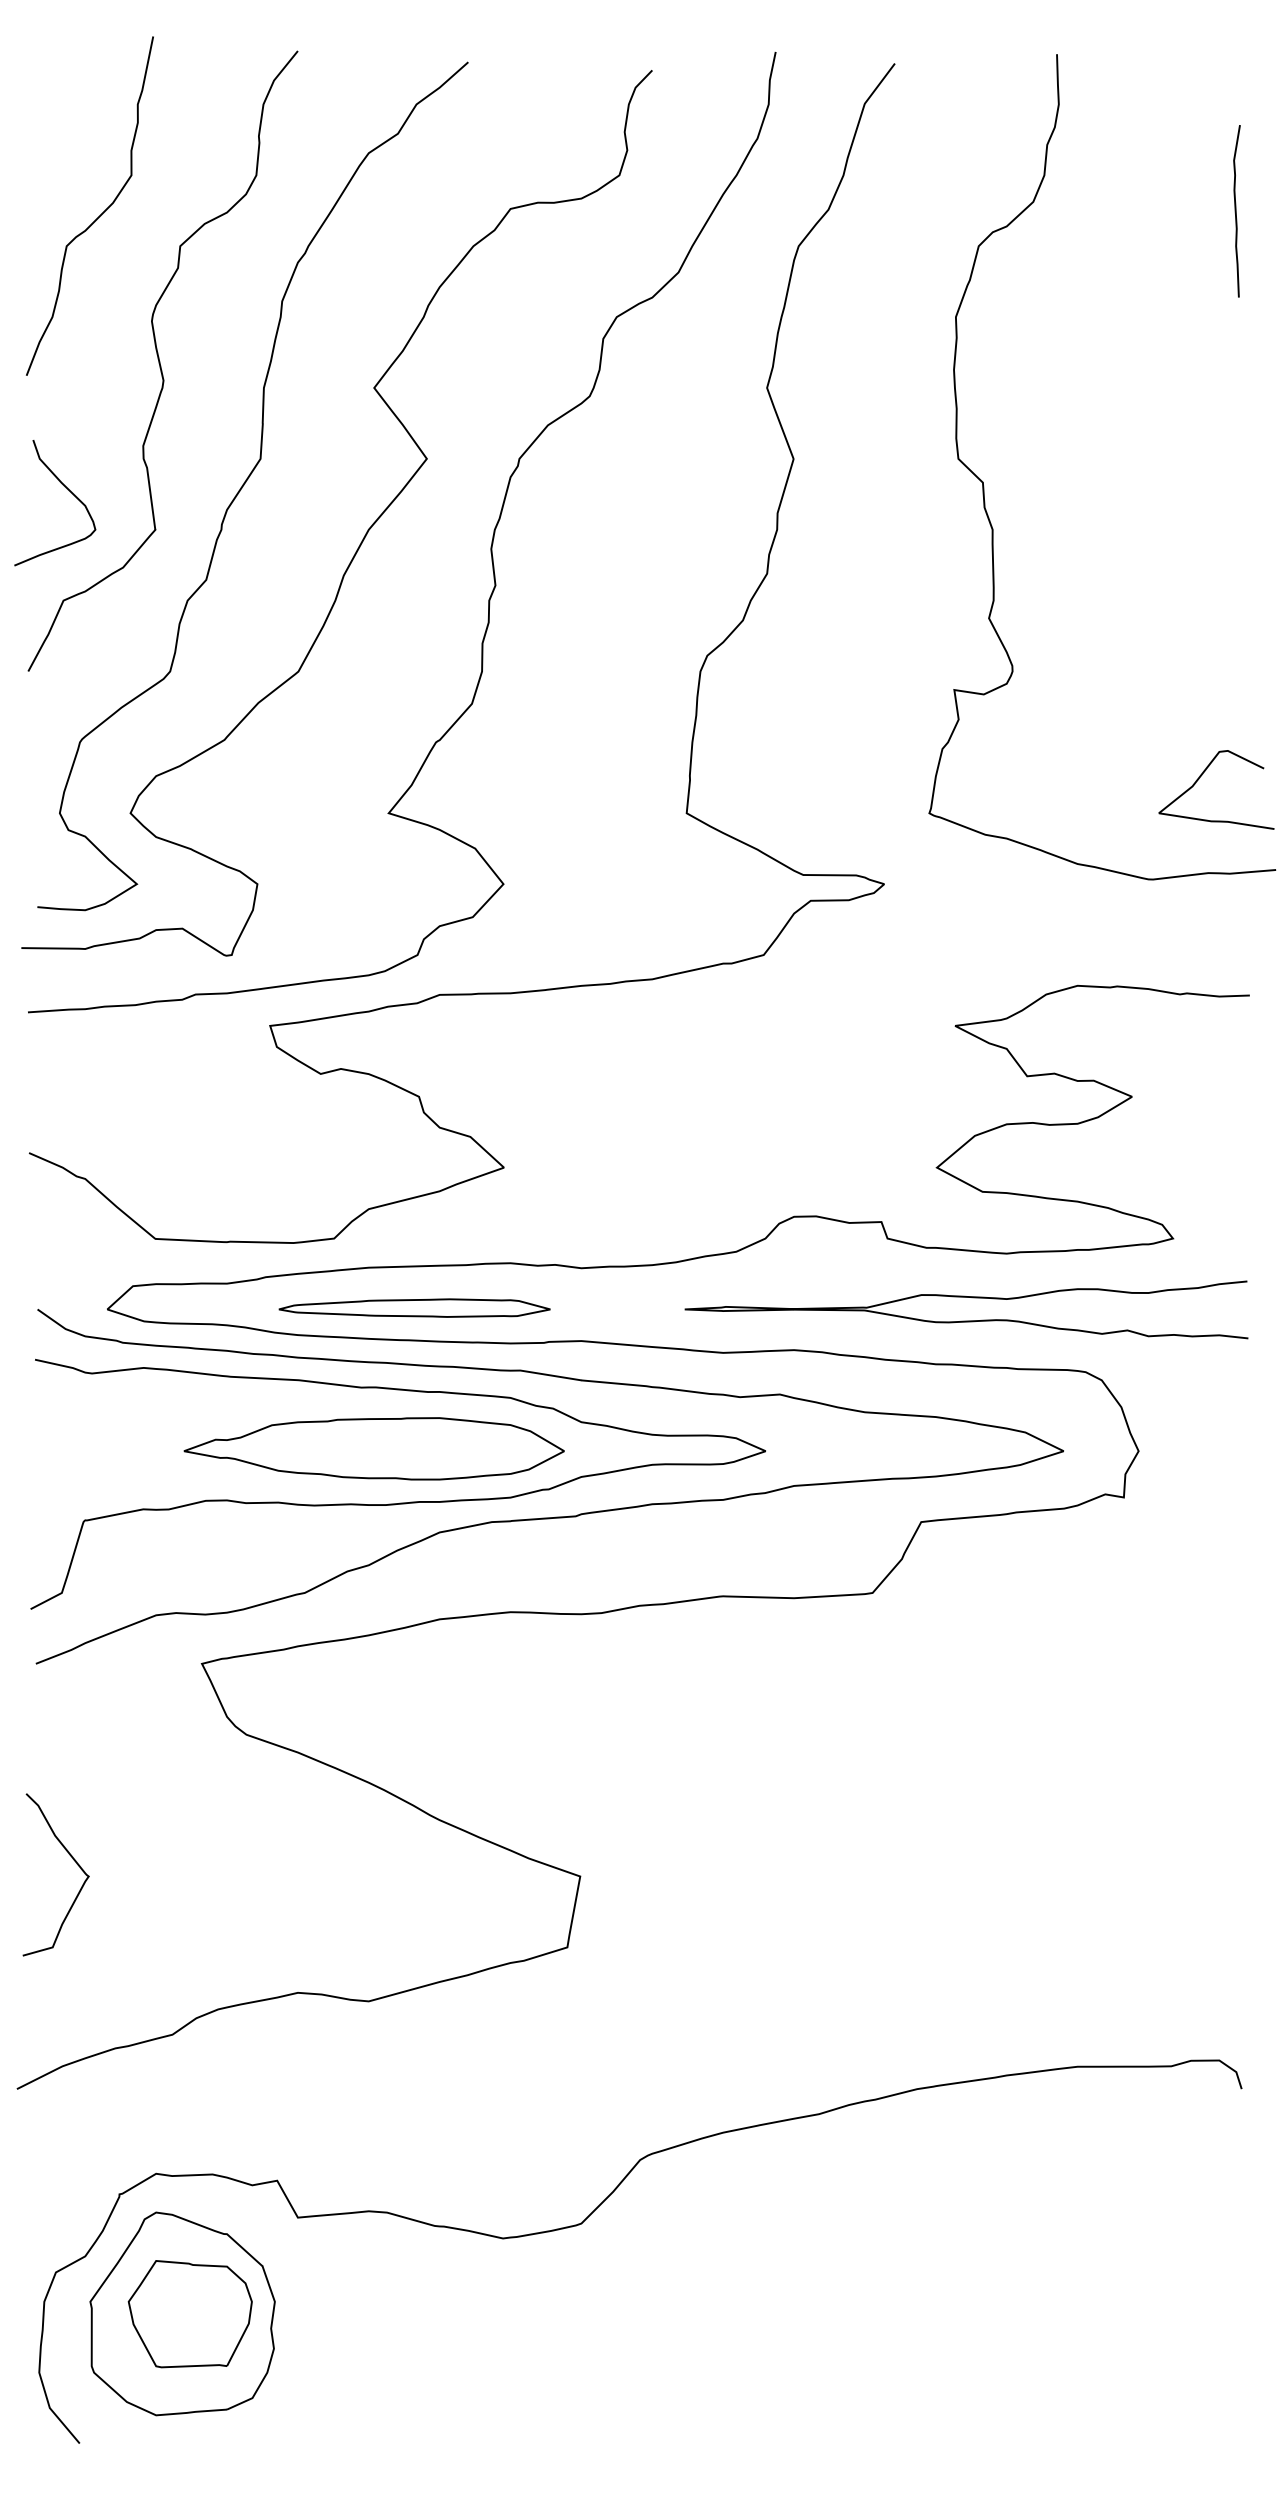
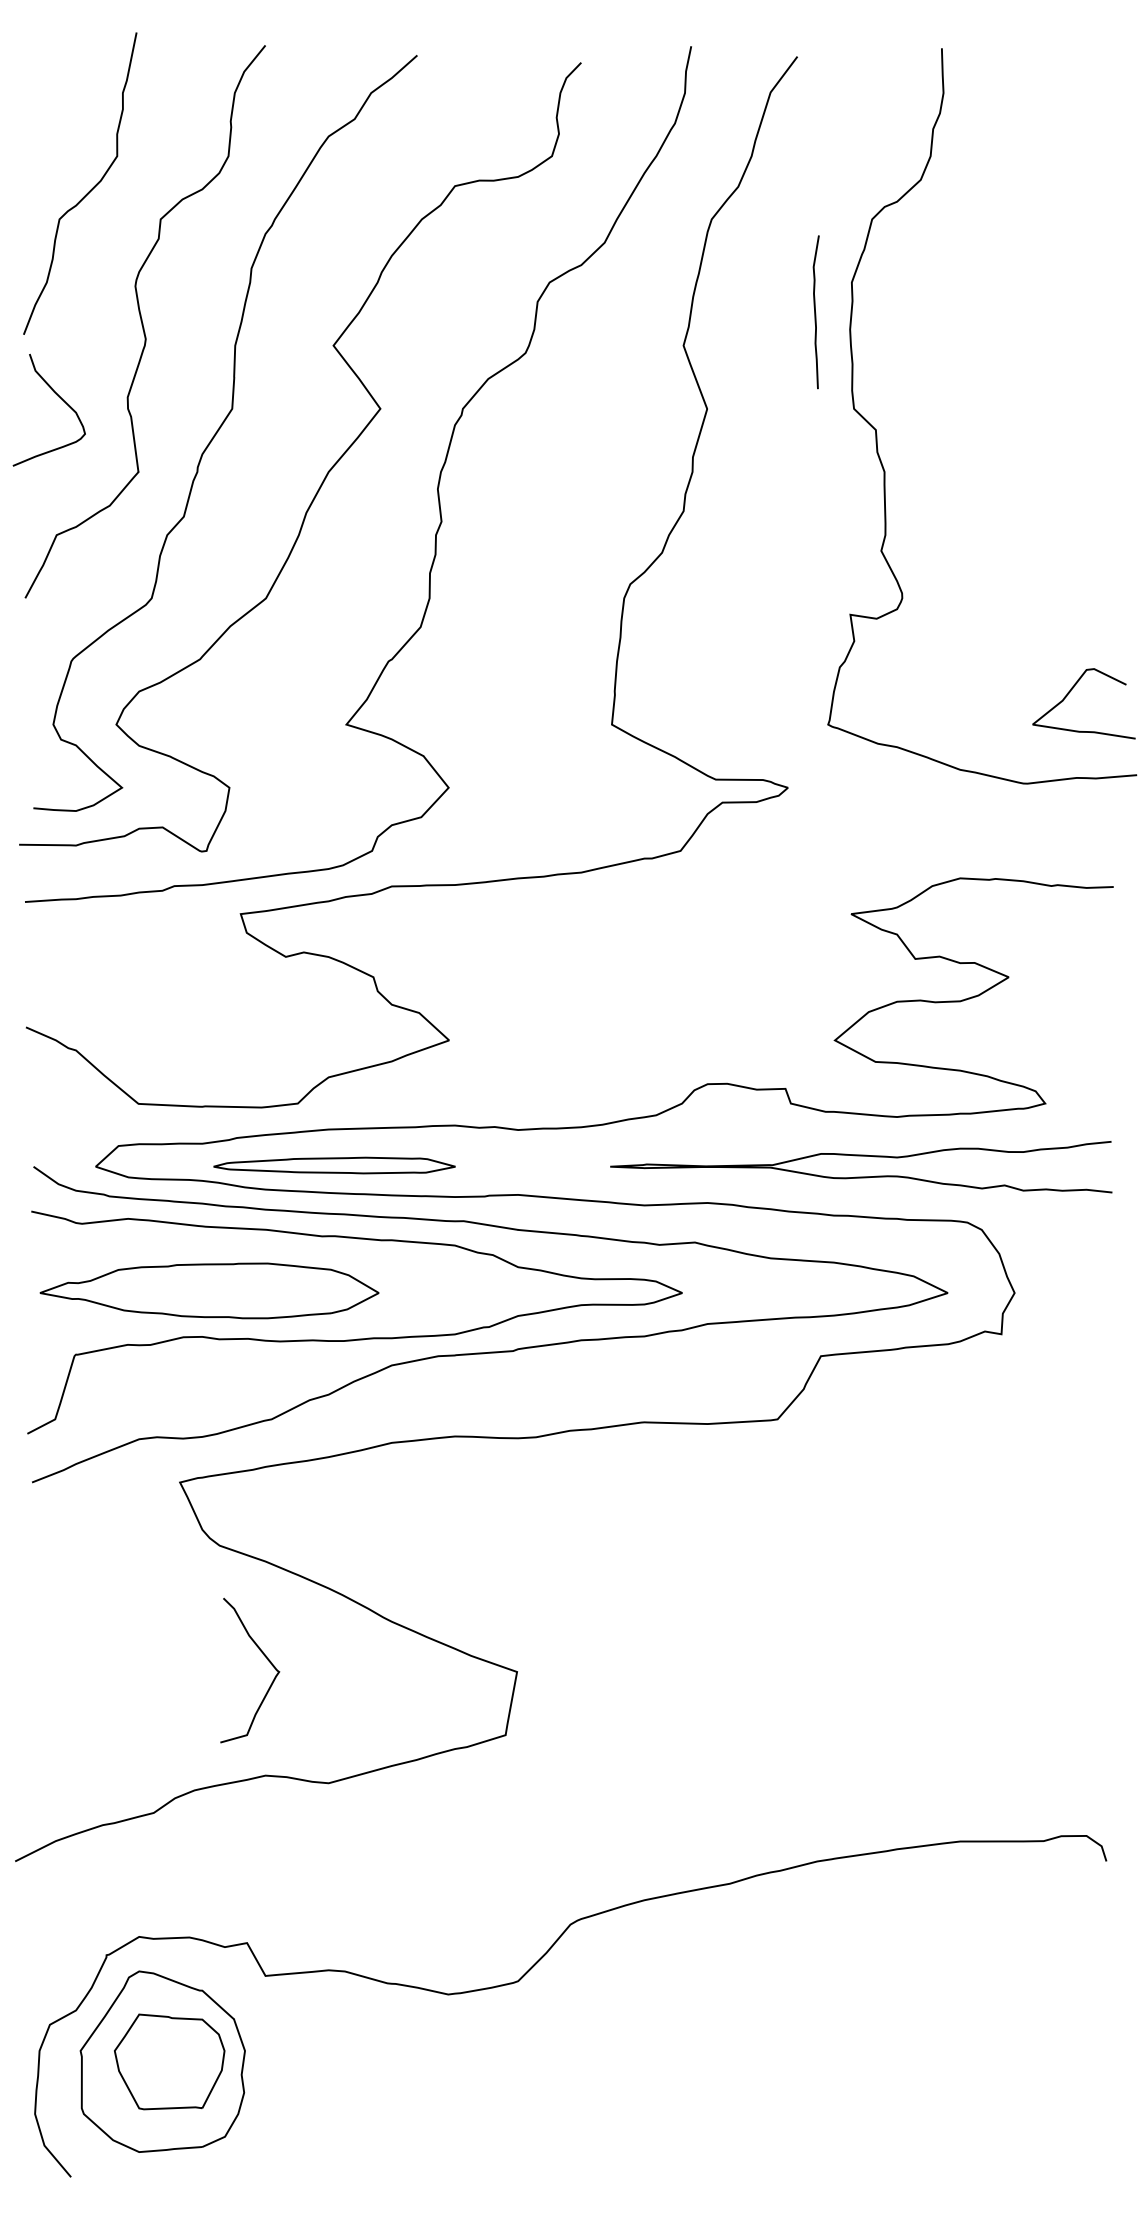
curve: (1236, 211) -> (815, 312), moved
curve: (63, 486) -> (56, 395), moved
part: (414, 1308) -> (334, 1165), moved
part: (374, 1448) -> (209, 1290), moved
curve: (75, 1863) -> (267, 1660), moved

